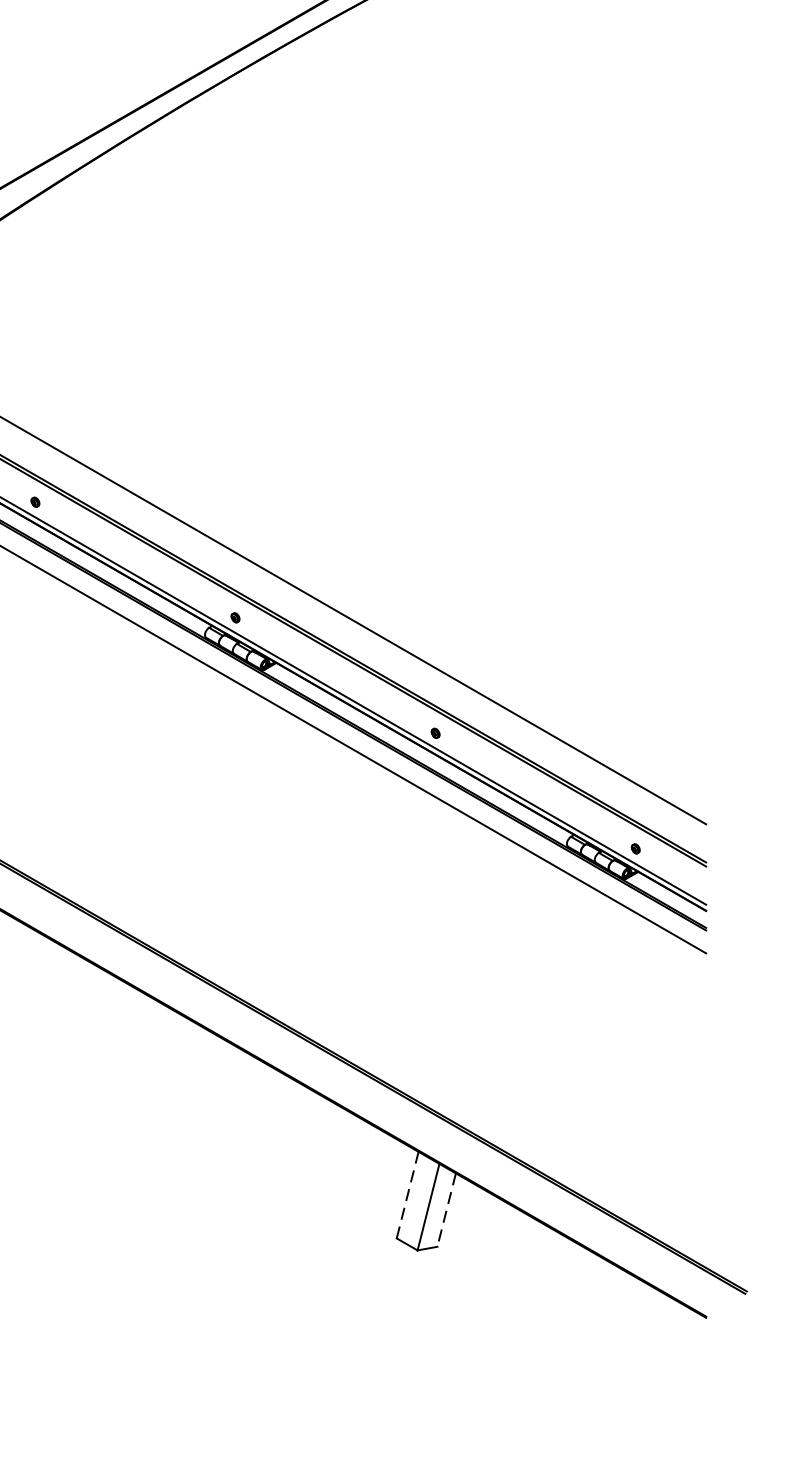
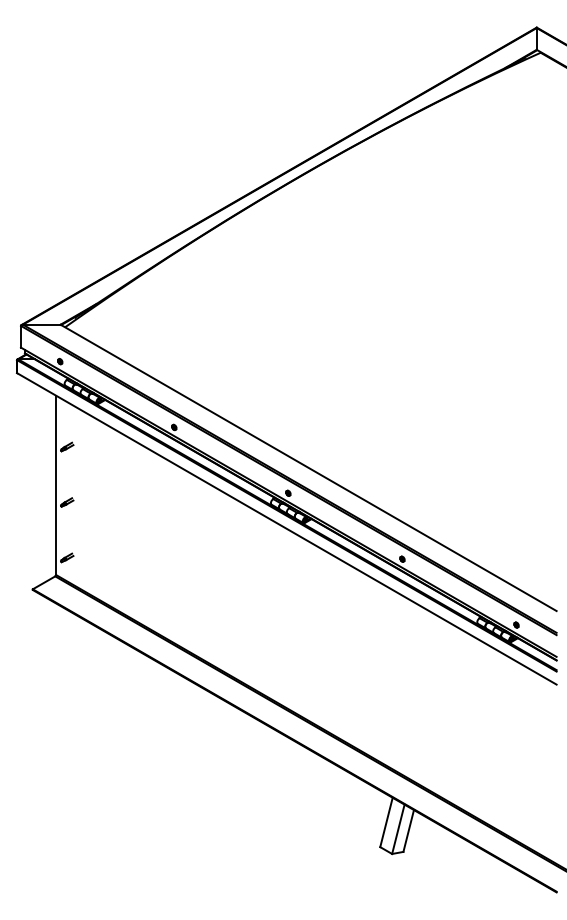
line: (407, 1193) -> (386, 821), dashed -> solid
line: (446, 1209) -> (408, 830), dashed -> solid

